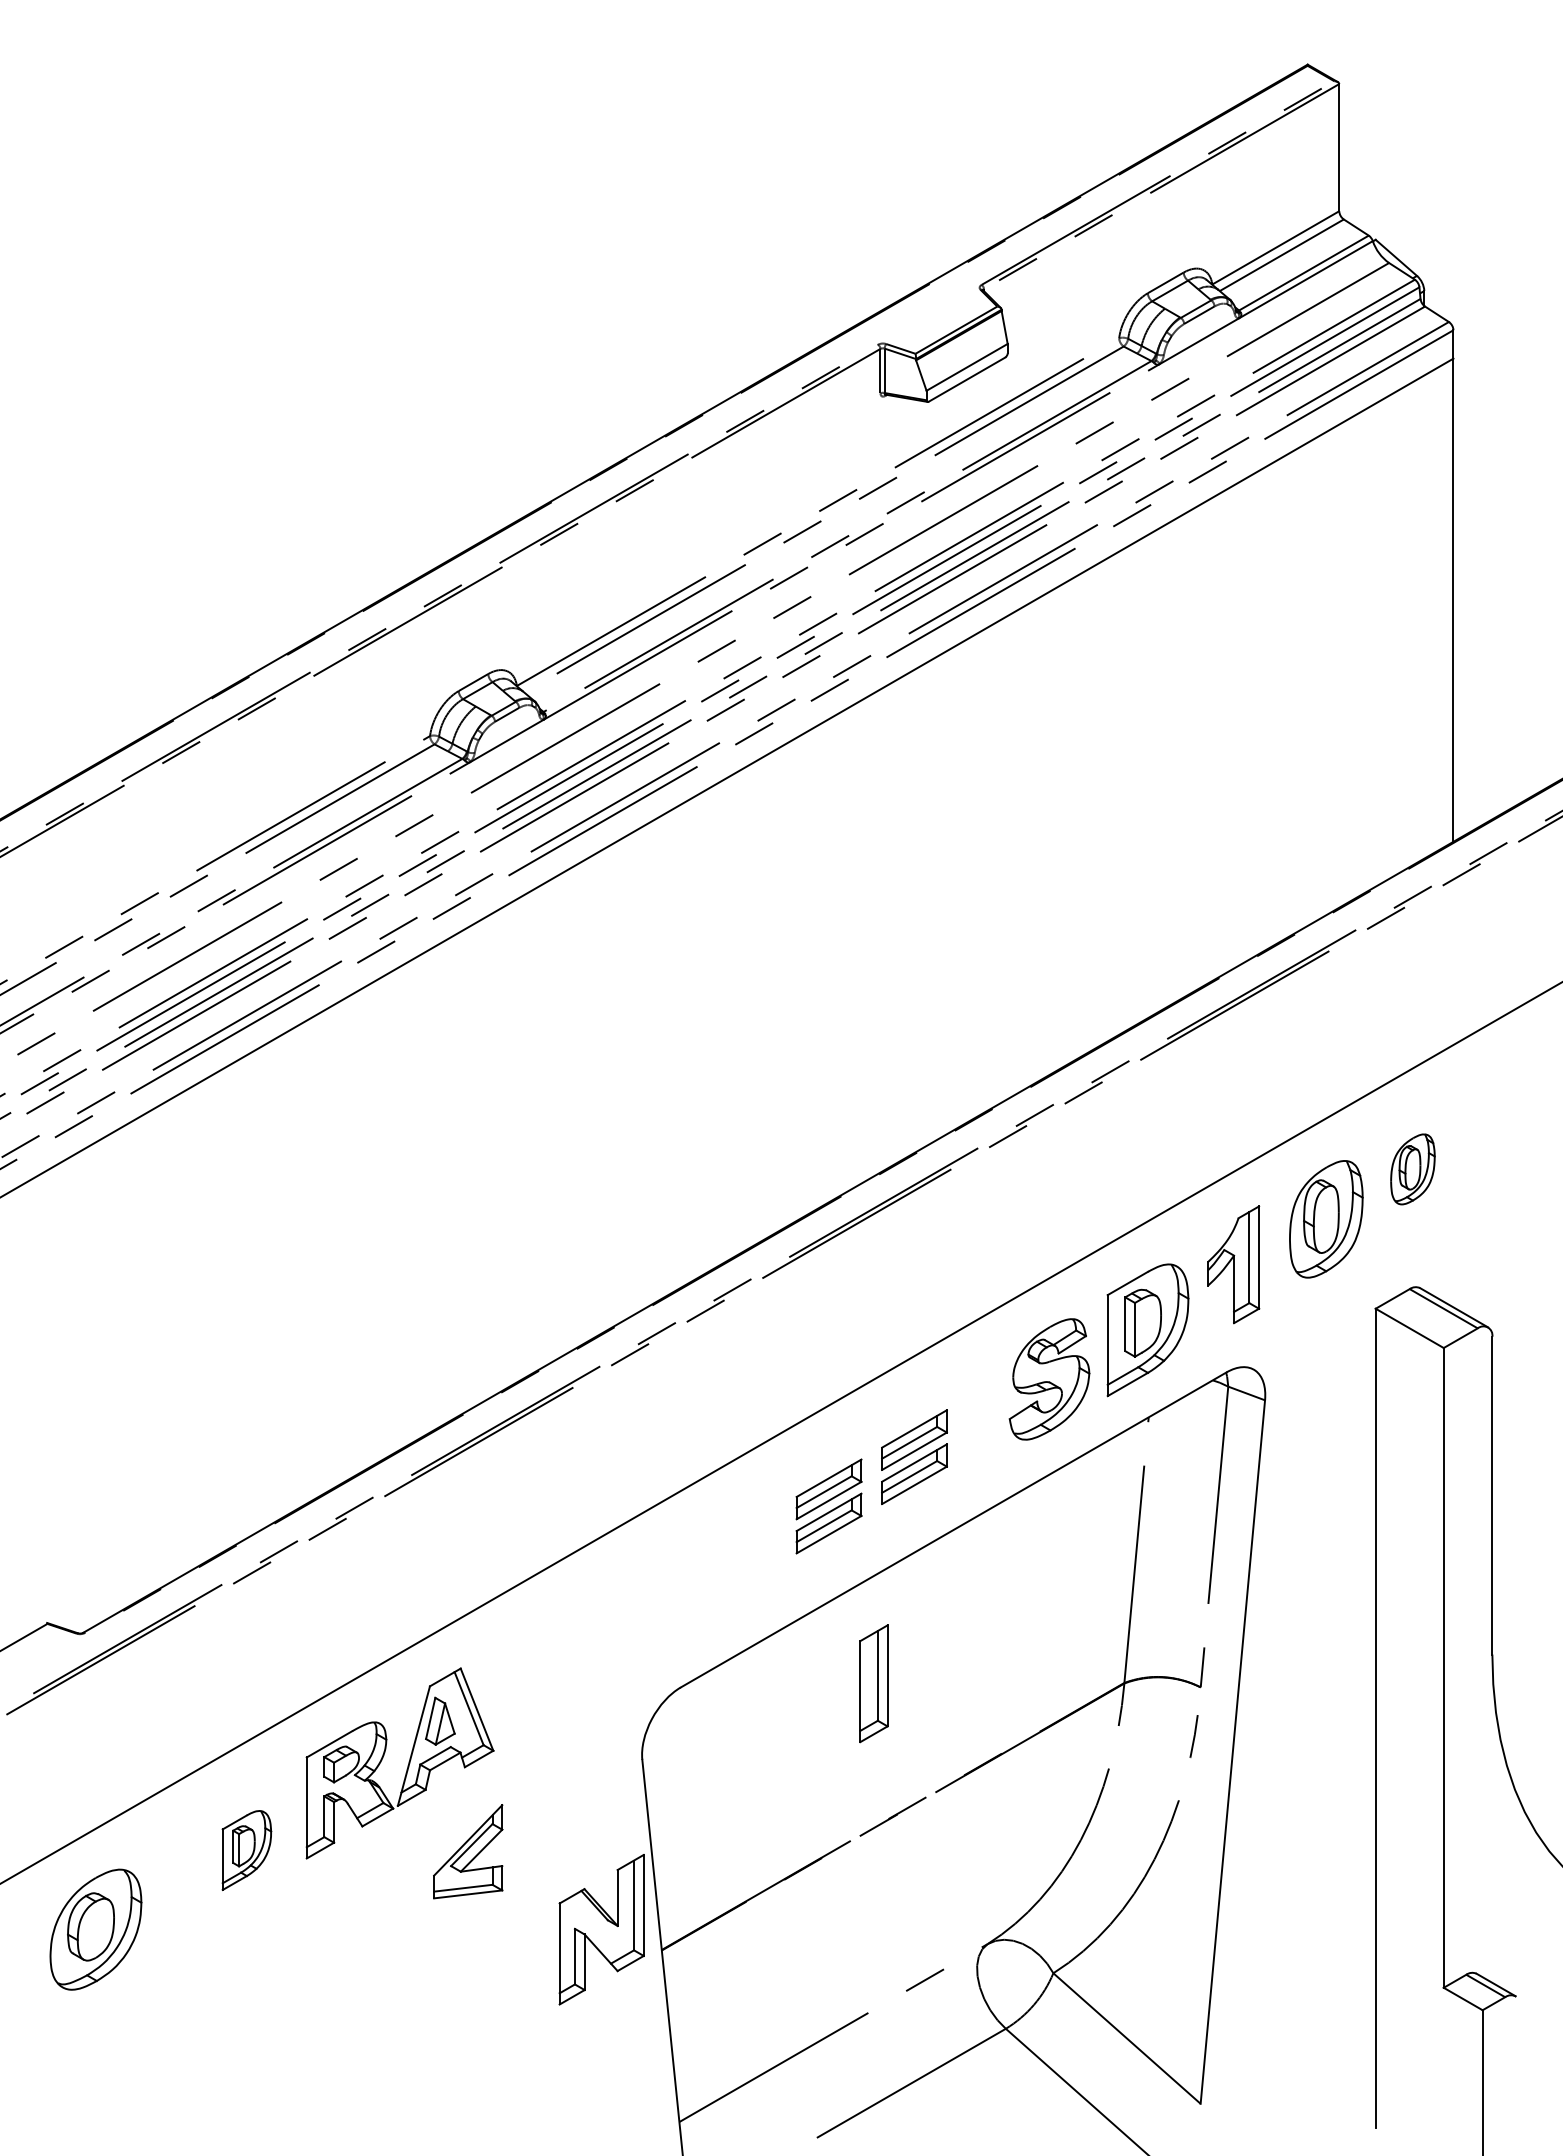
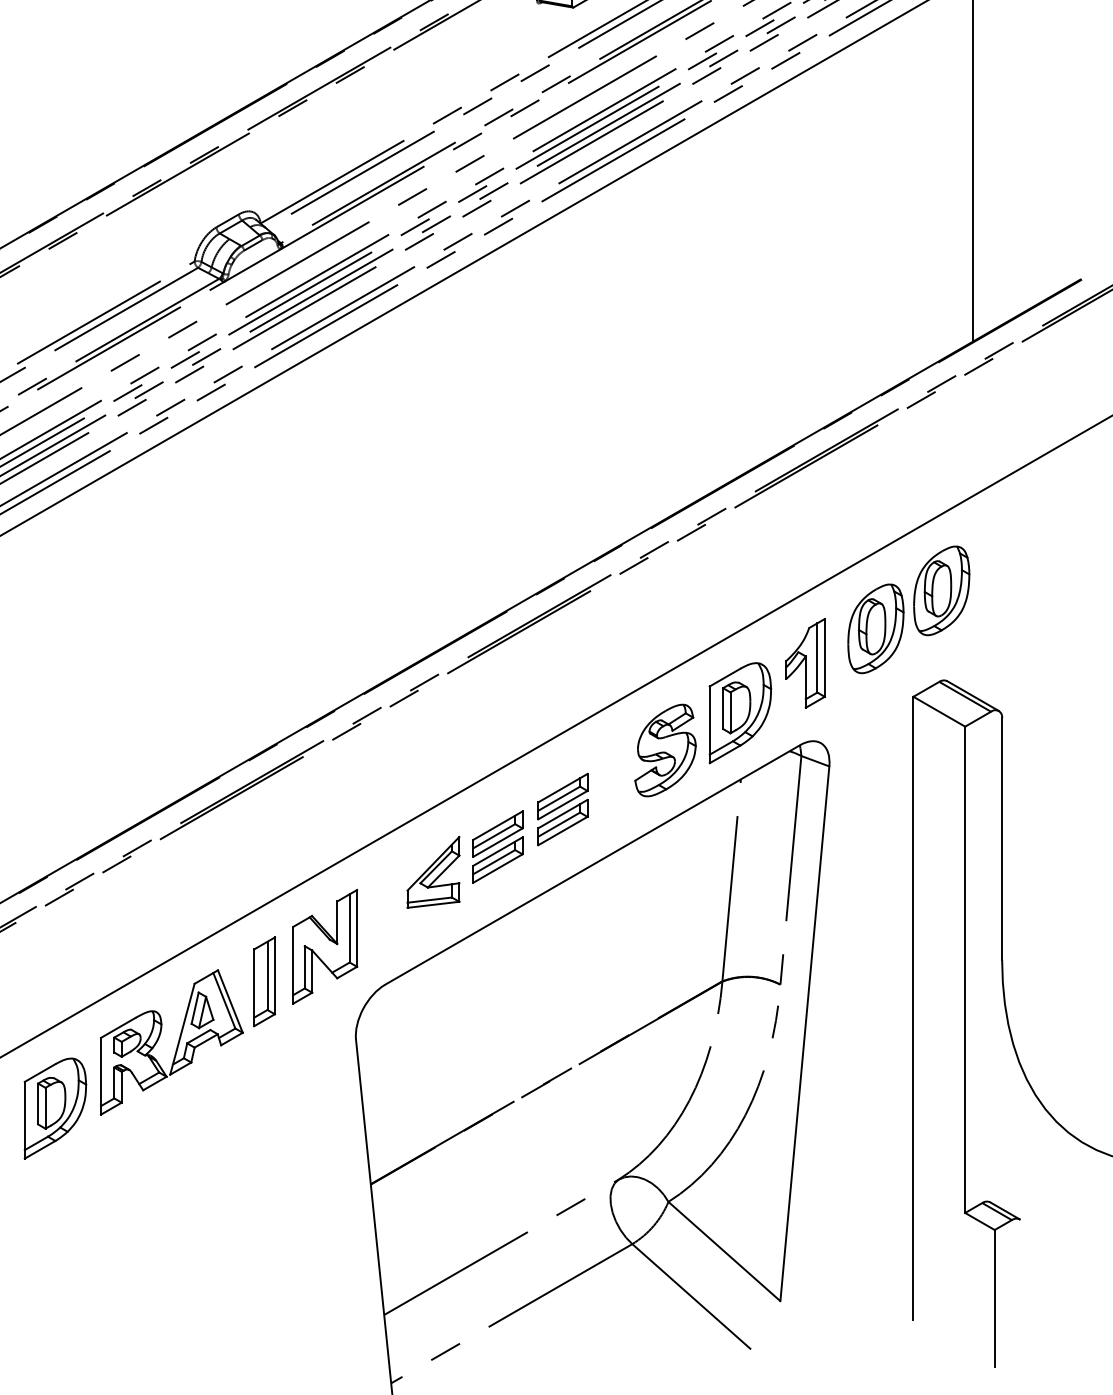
part: (1412, 1169) -> (941, 590), size x1.67
part: (873, 1683) -> (264, 981), moved
part: (246, 1850) -> (55, 1108), size x1.67
part: (468, 1851) -> (433, 872), moved
part: (601, 1929) -> (324, 946), moved

